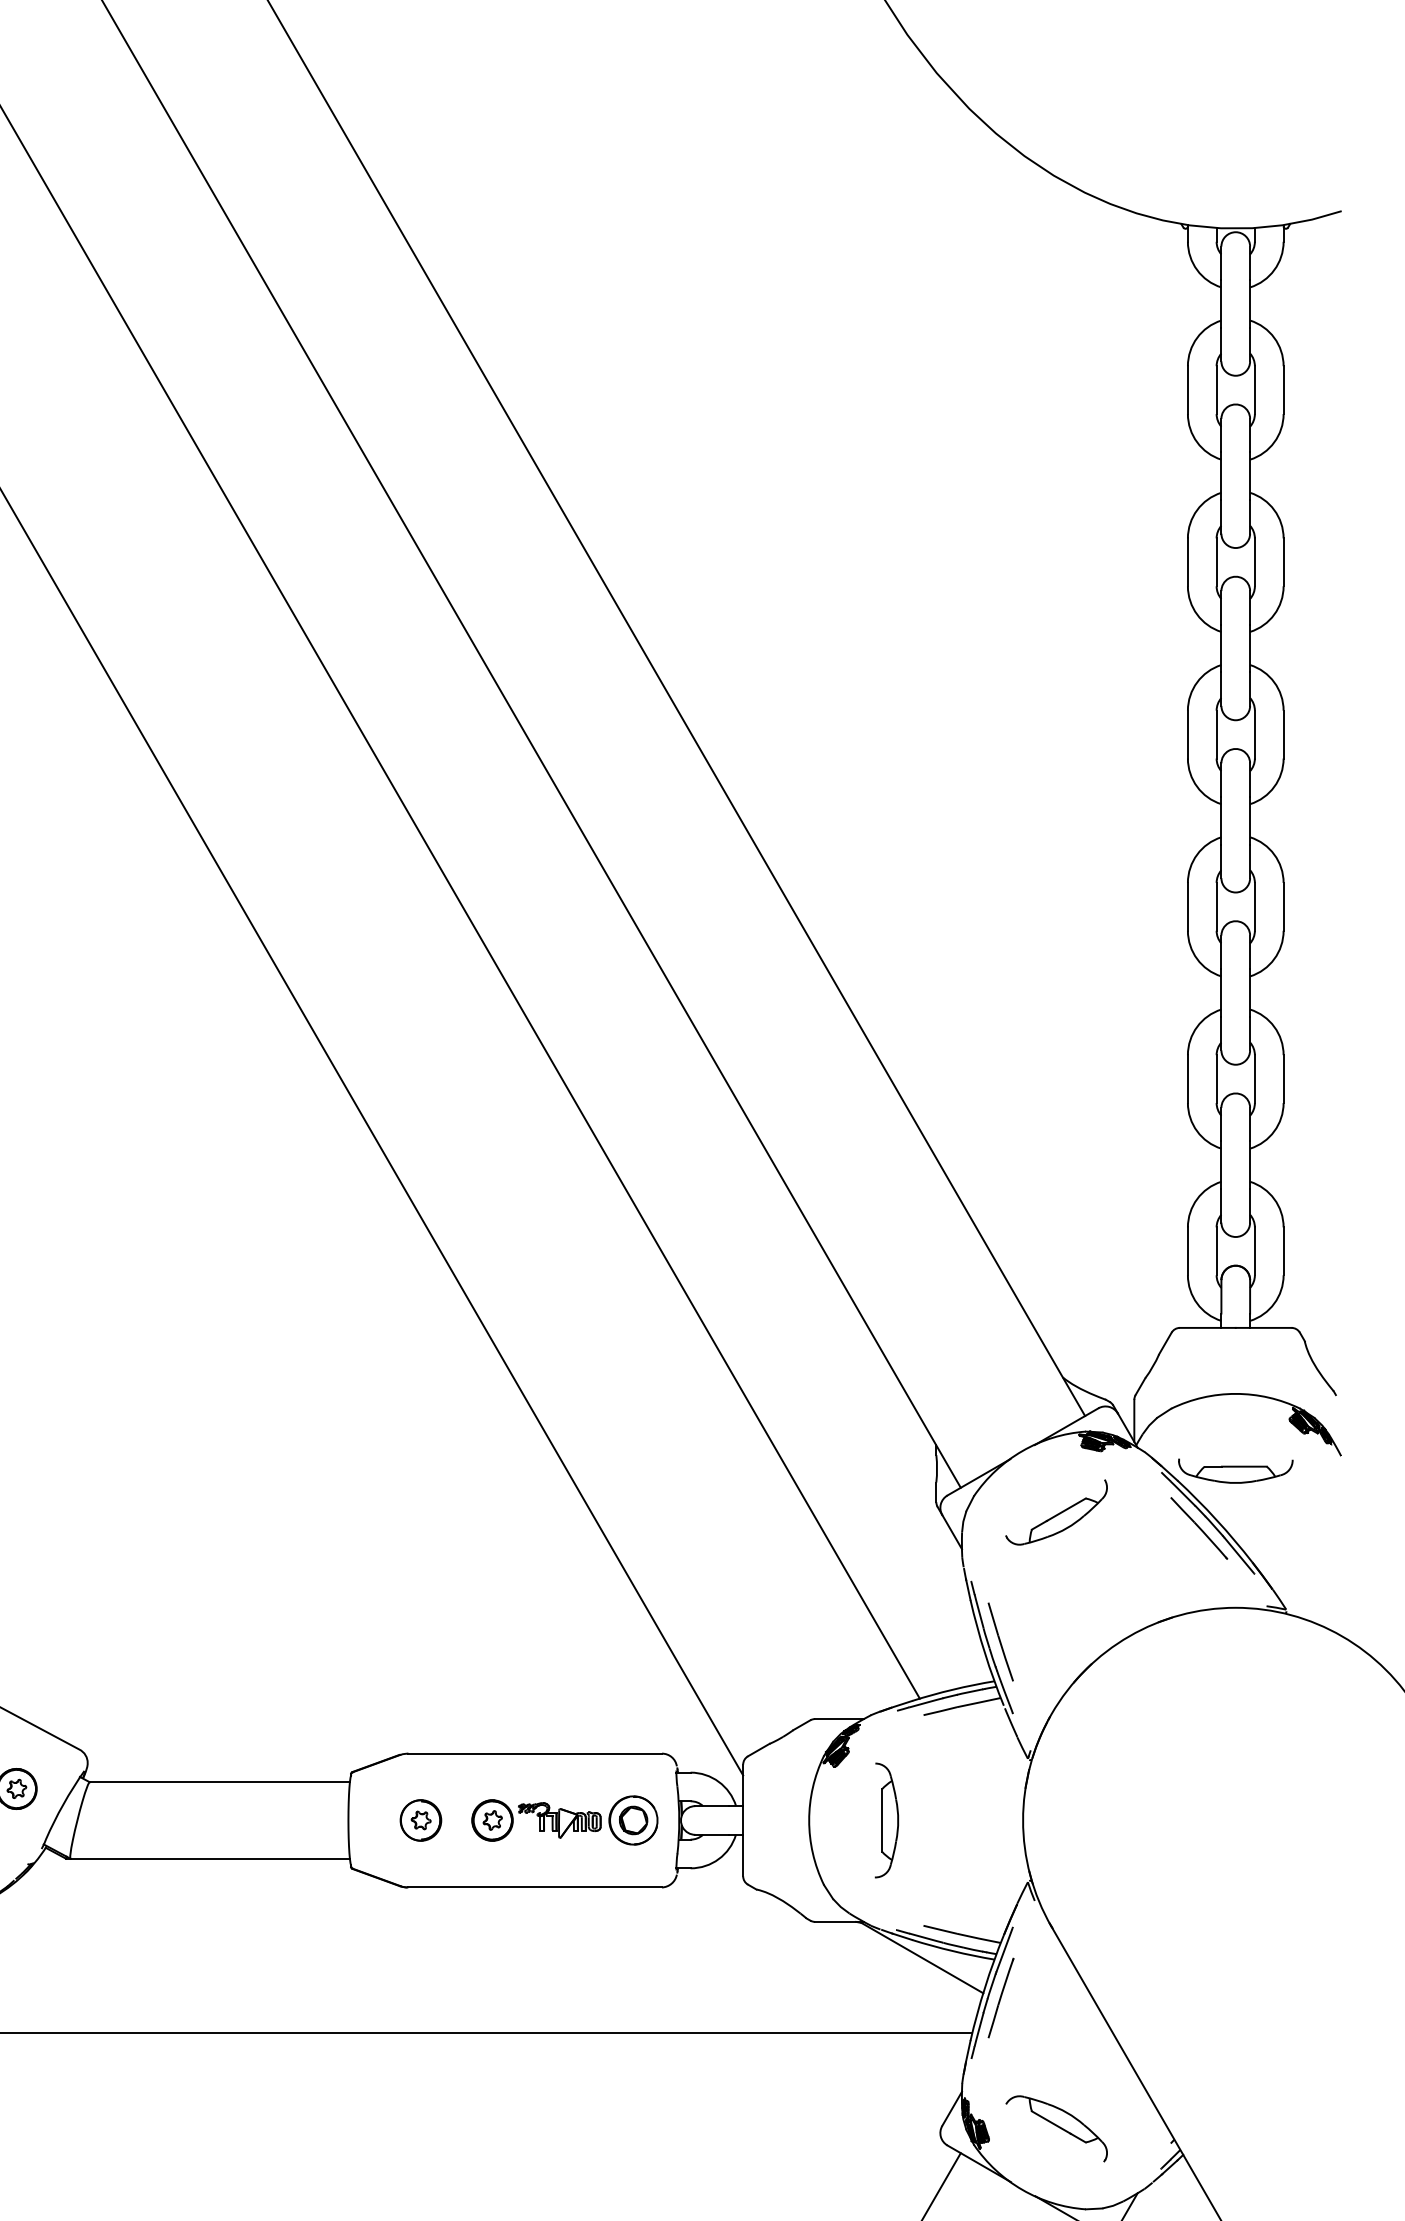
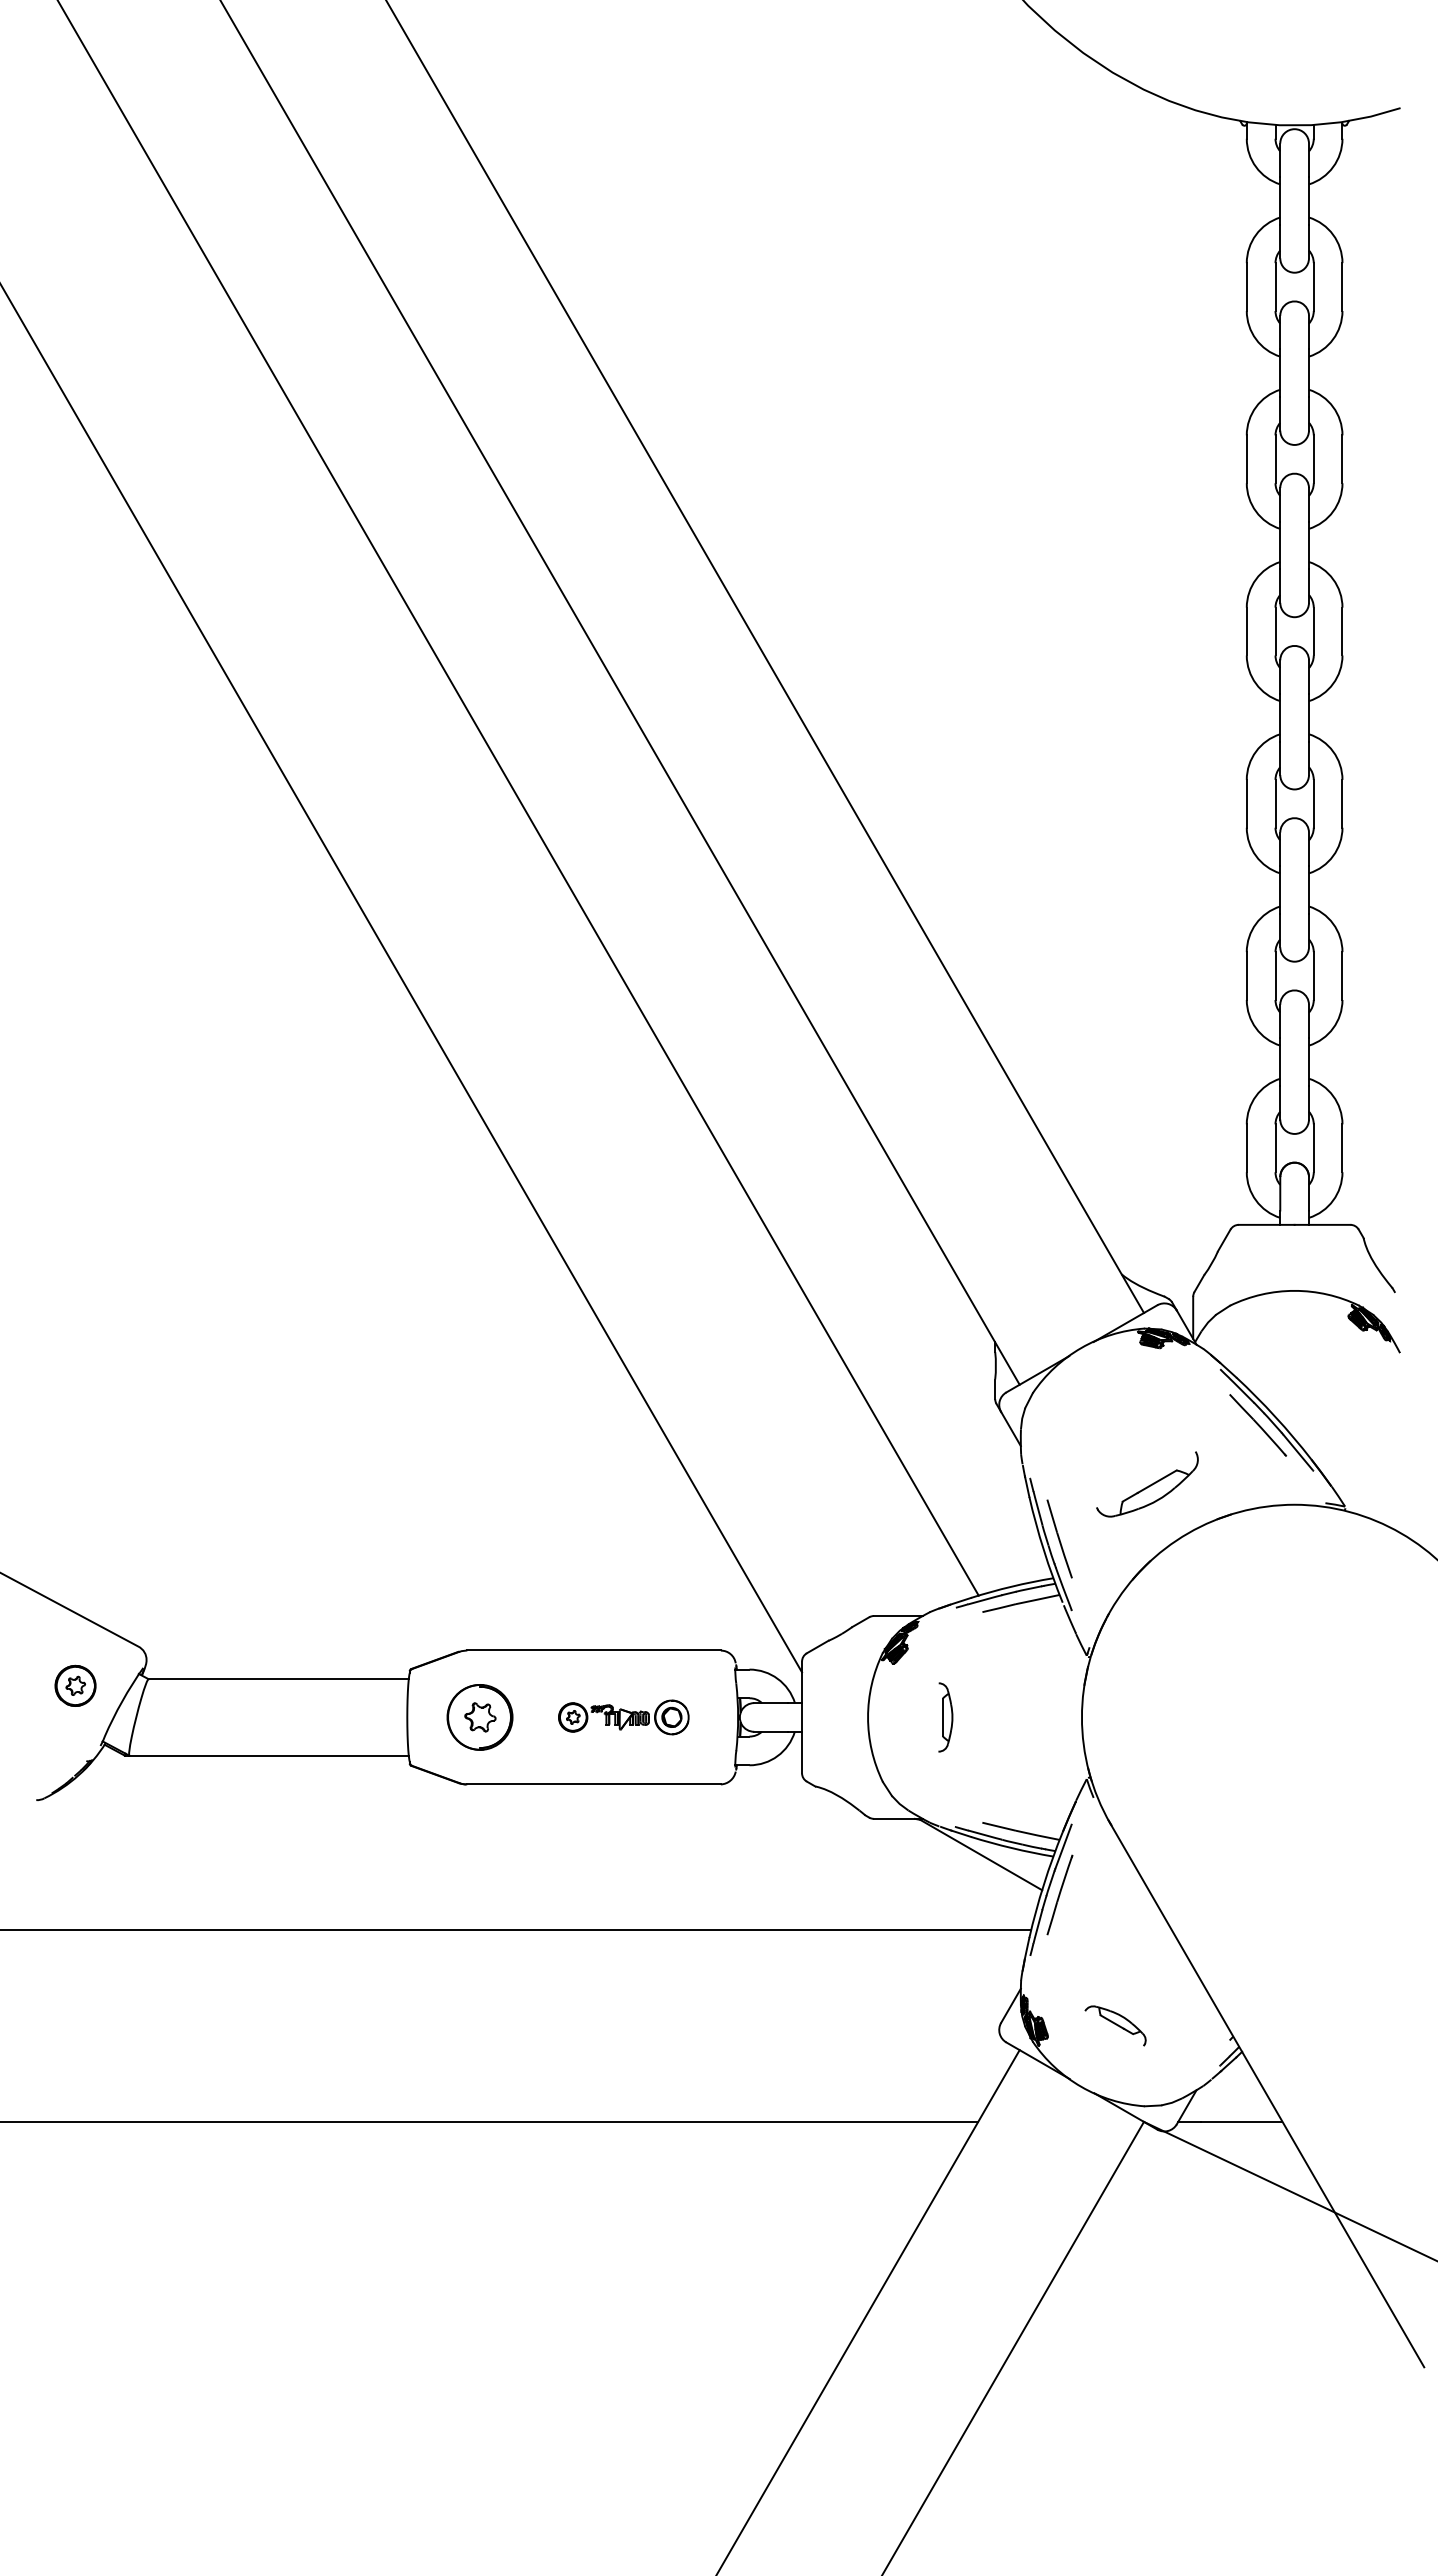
part: (1235, 1470) -> (1294, 1367), removed
part: (1056, 1512) -> (1147, 1484), moved
part: (420, 1820) -> (479, 1717), size x1.6
part: (564, 1820) -> (623, 1717), size x0.7
part: (886, 1820) -> (945, 1717), size x0.6
part: (1056, 2128) -> (1115, 2025), size x0.6

